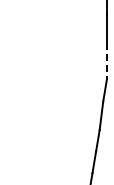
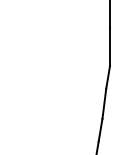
line: (106, 61) -> (109, 47), dashed -> solid

